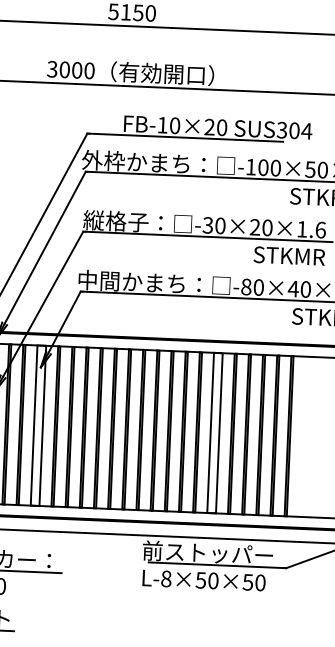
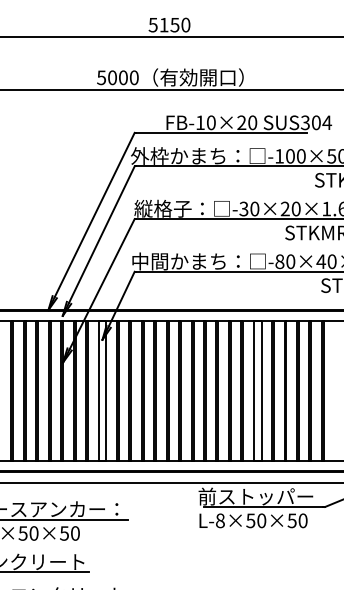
text: (52, 68) -> (101, 77), 3000 -> 5000

